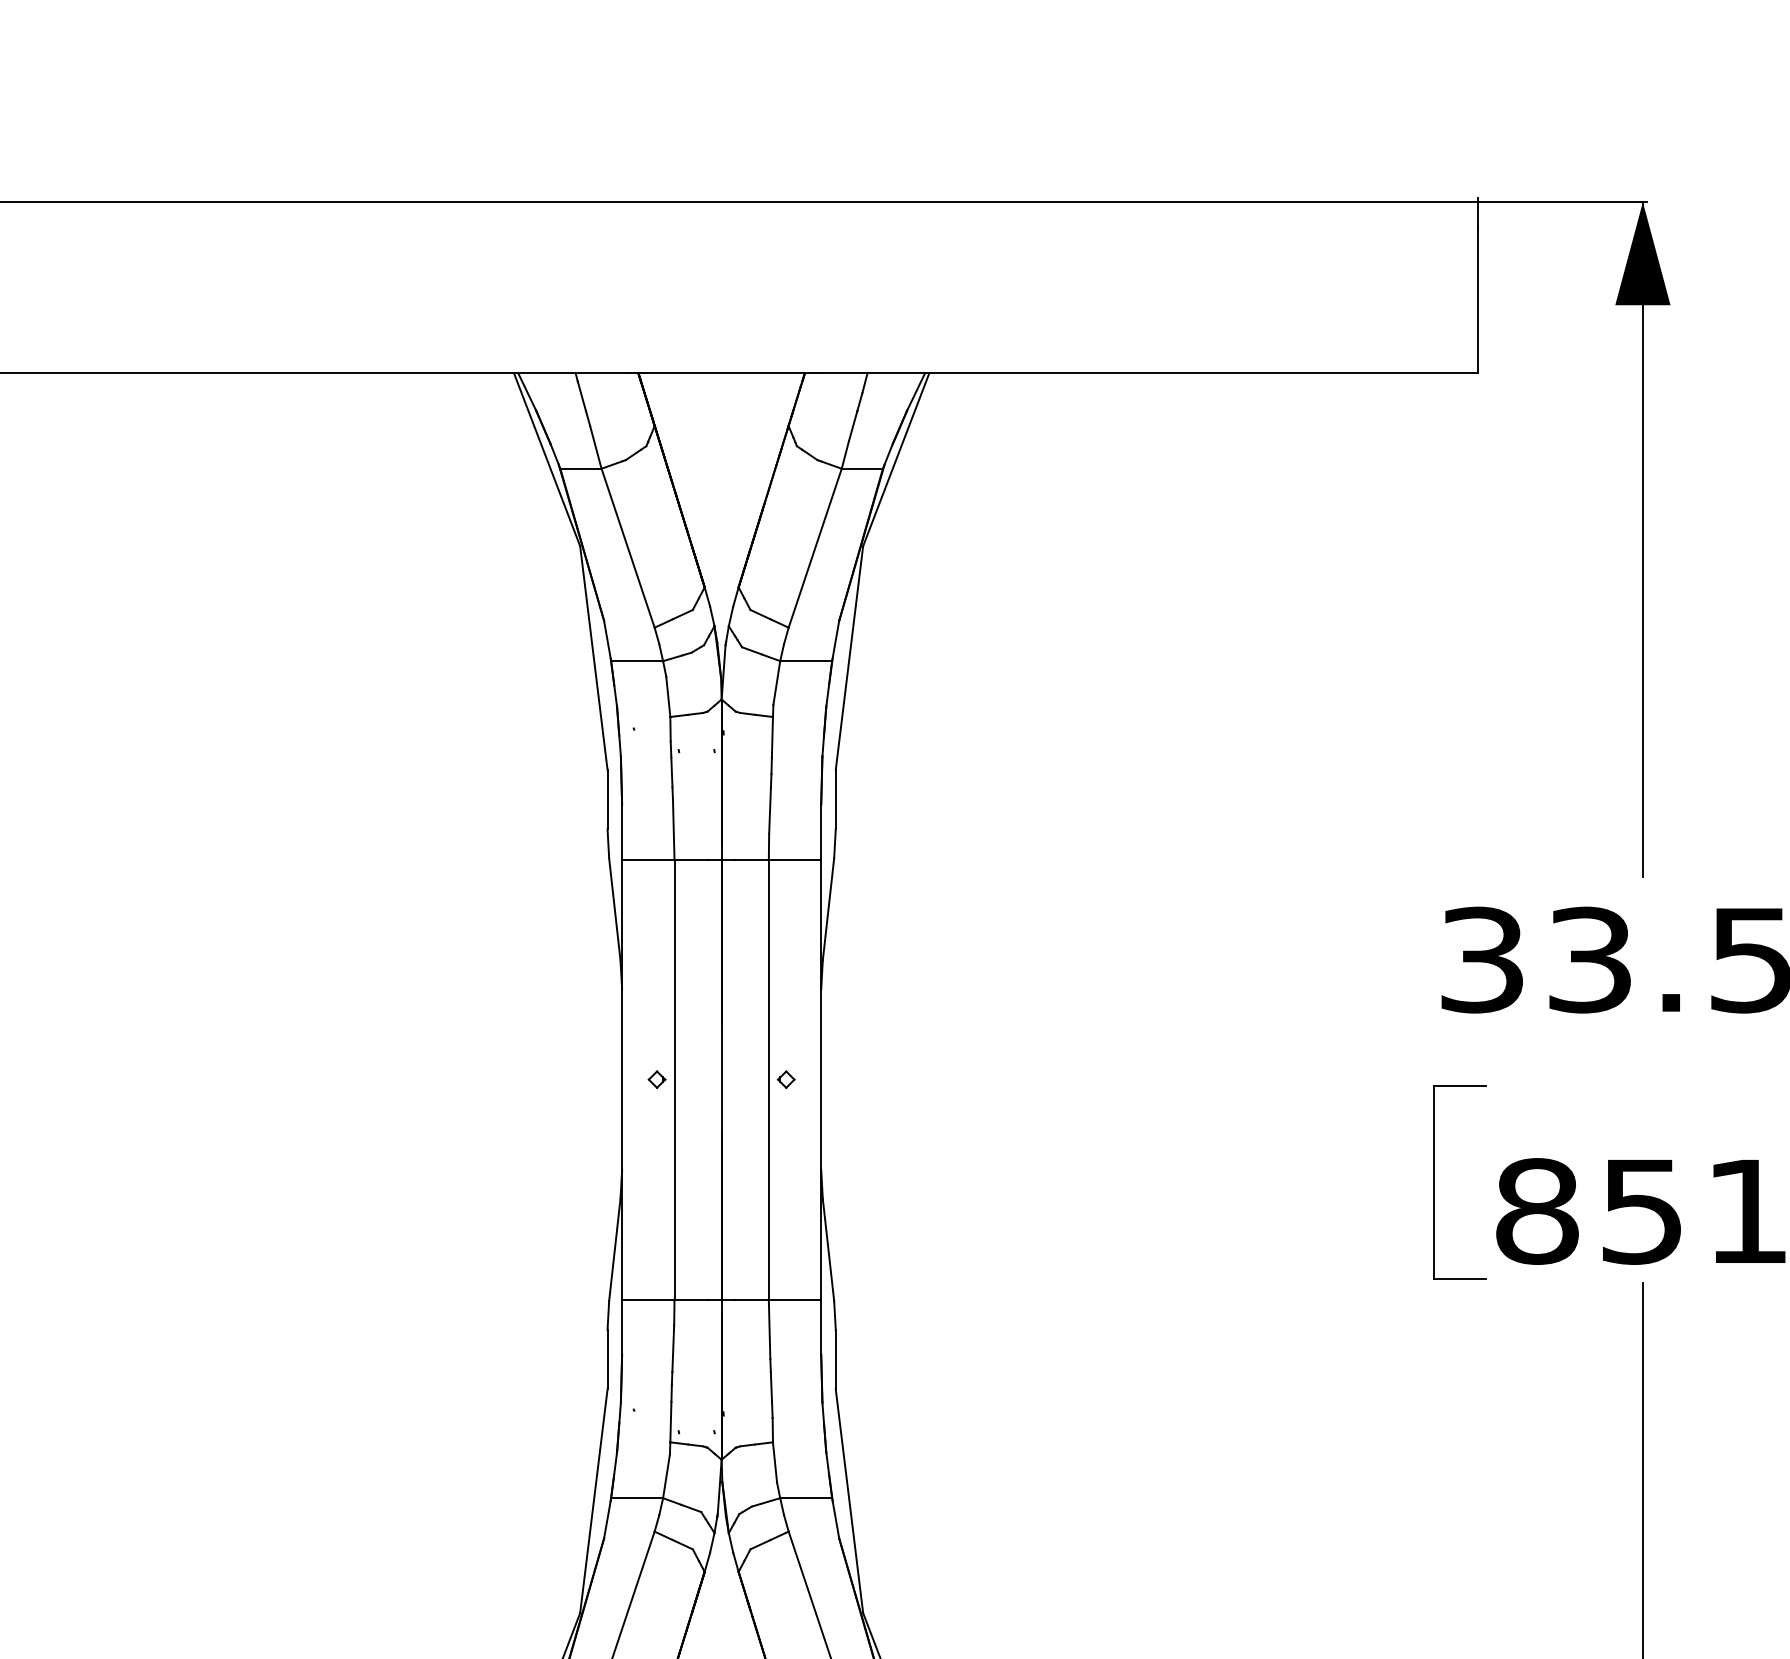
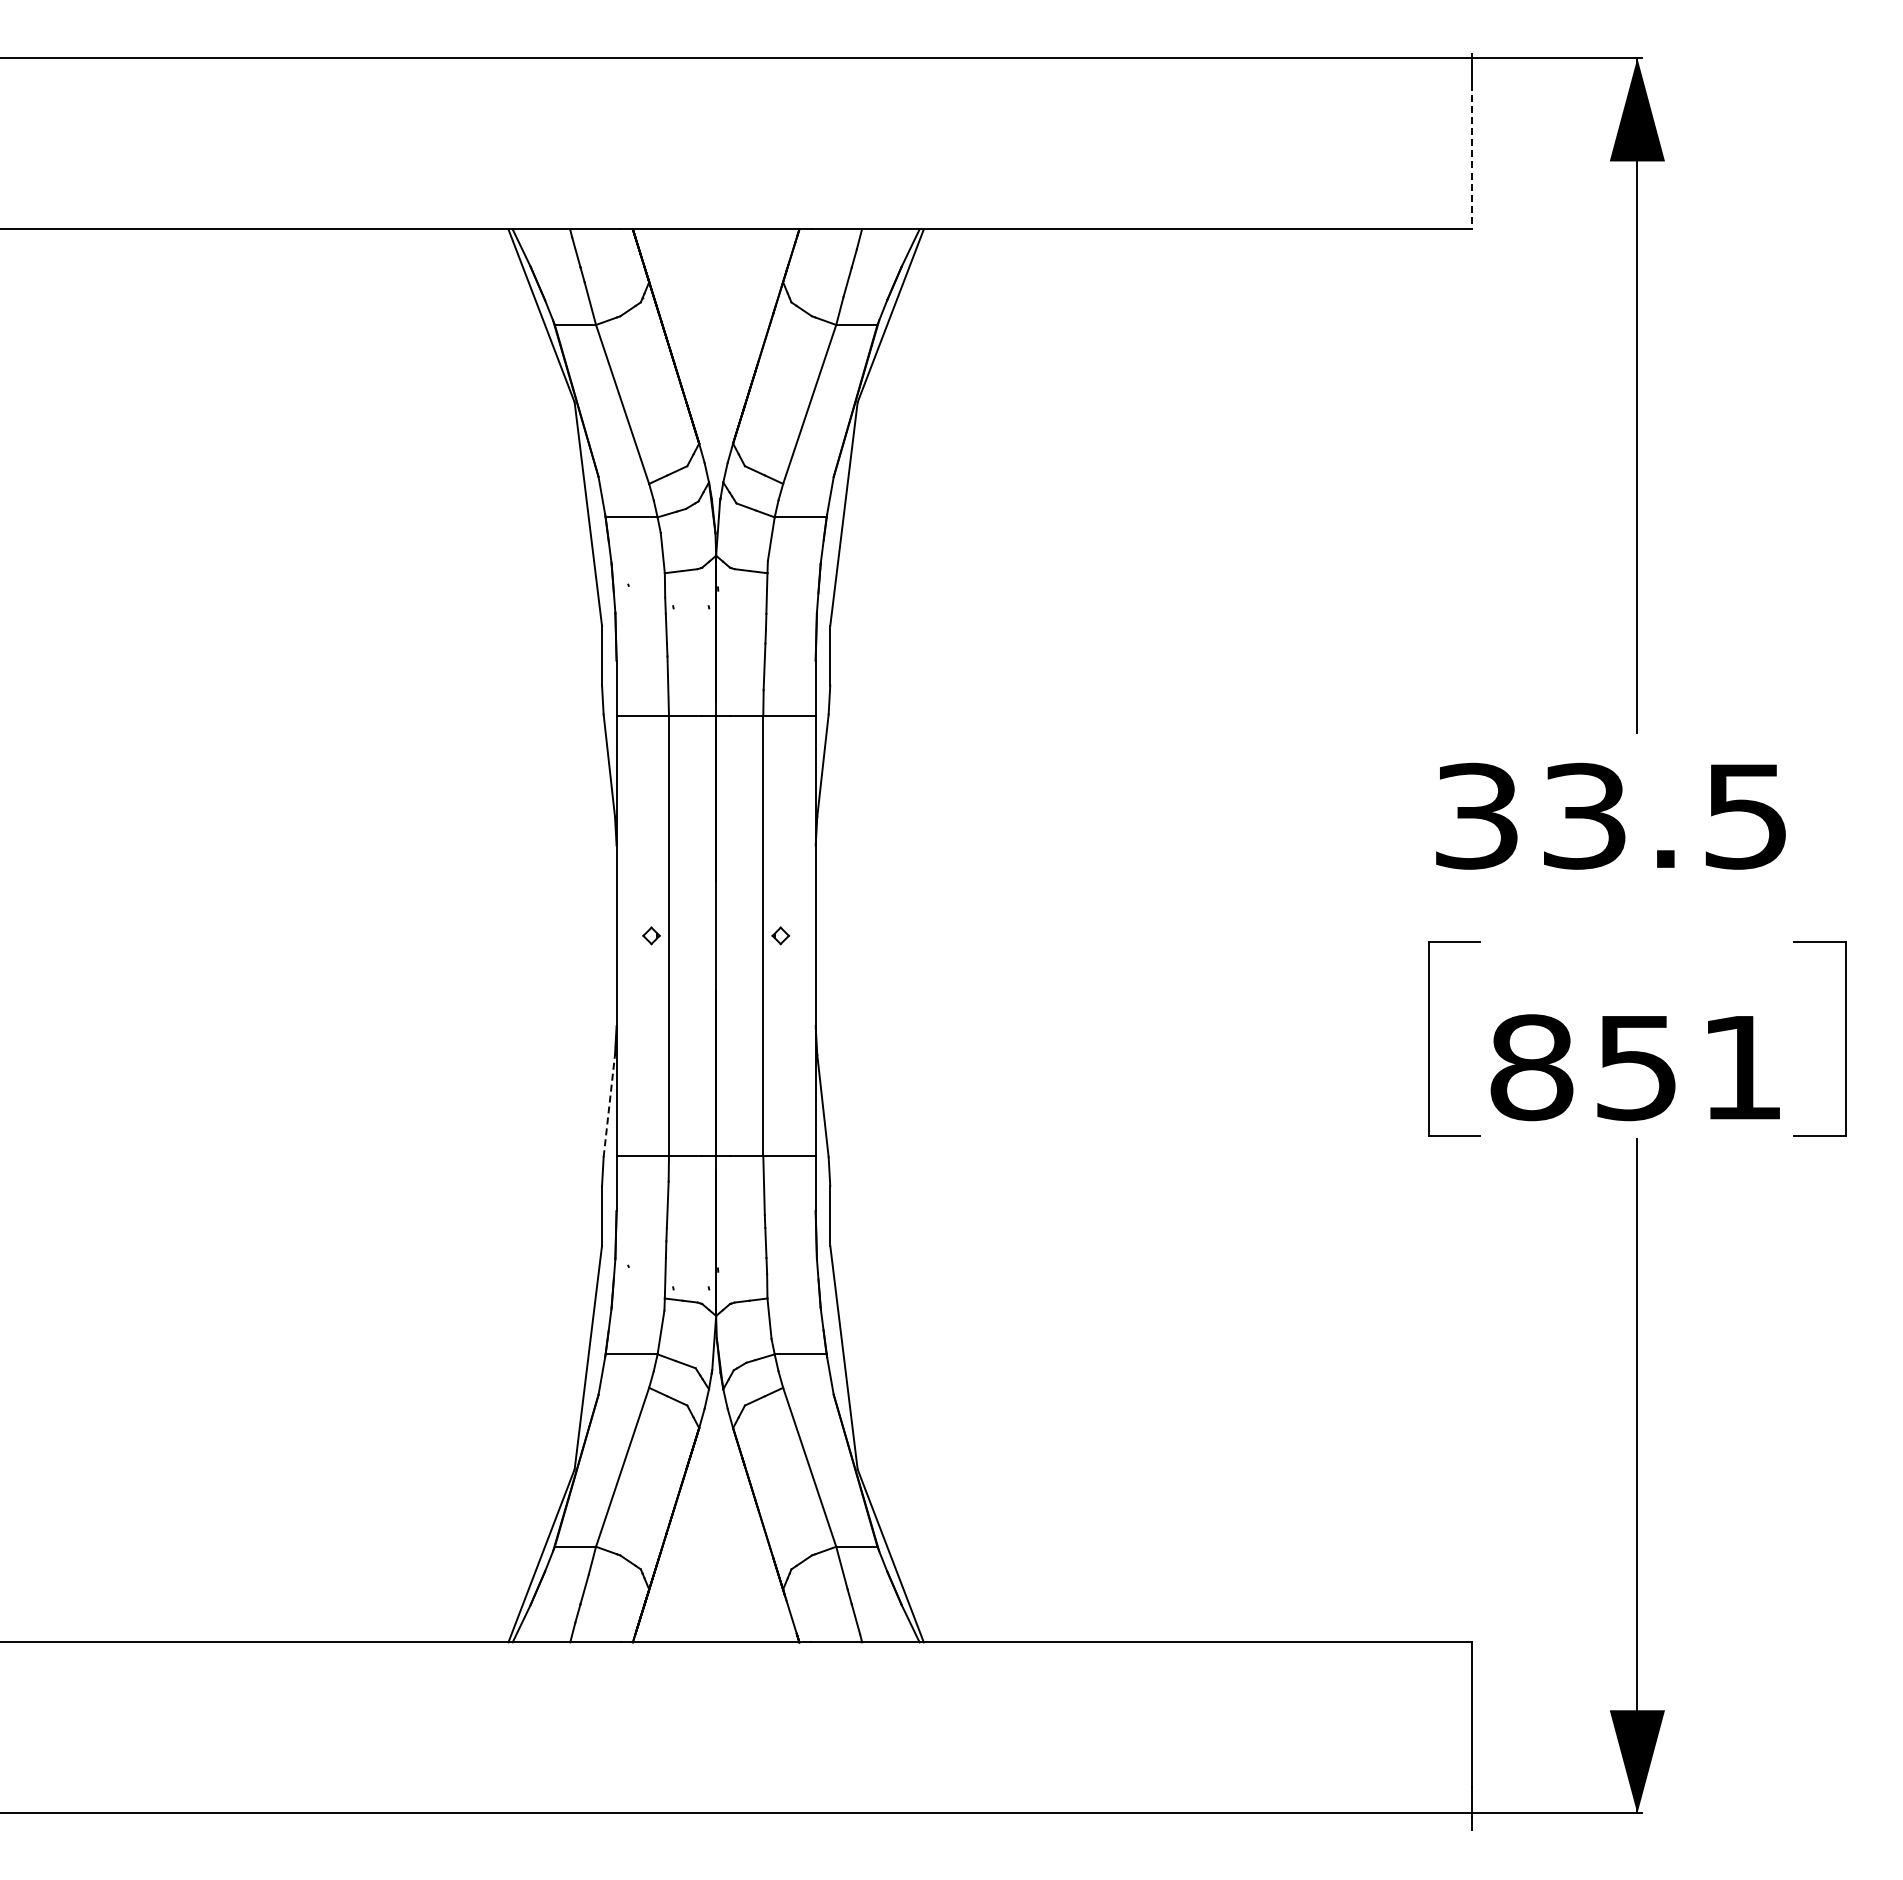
line: (1478, 301) -> (1472, 157), solid -> dashed
line: (615, 1249) -> (609, 1105), solid -> dashed

